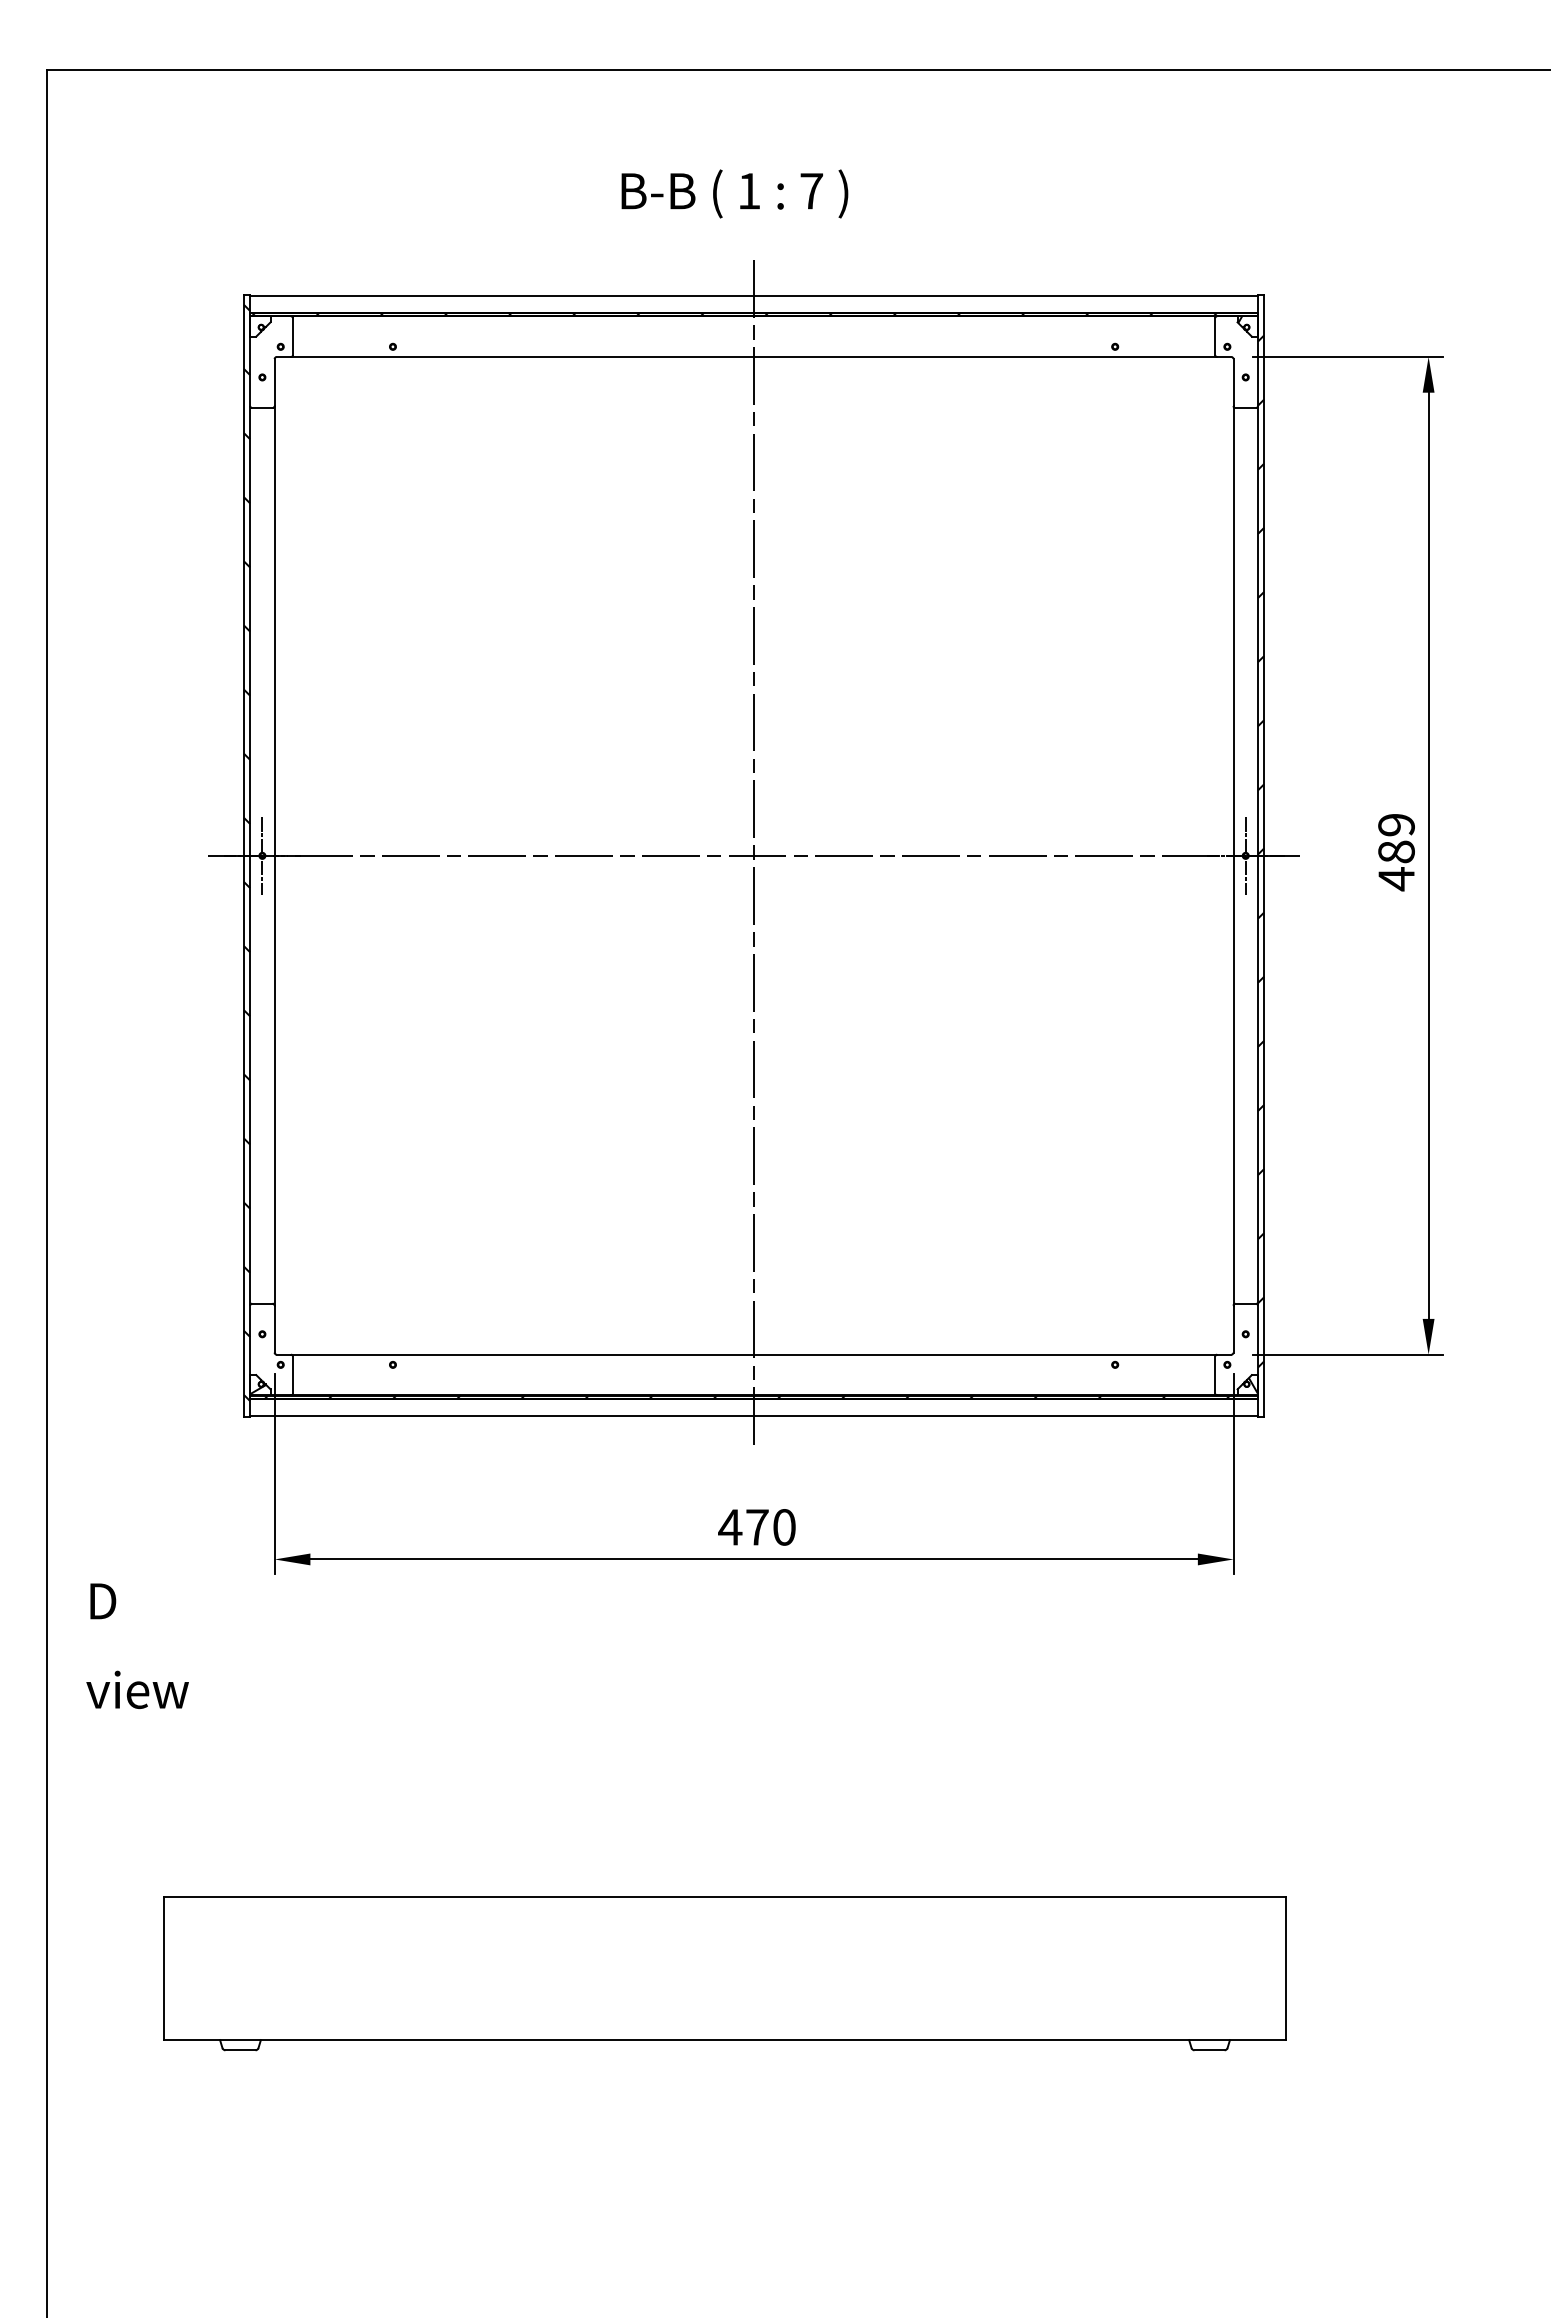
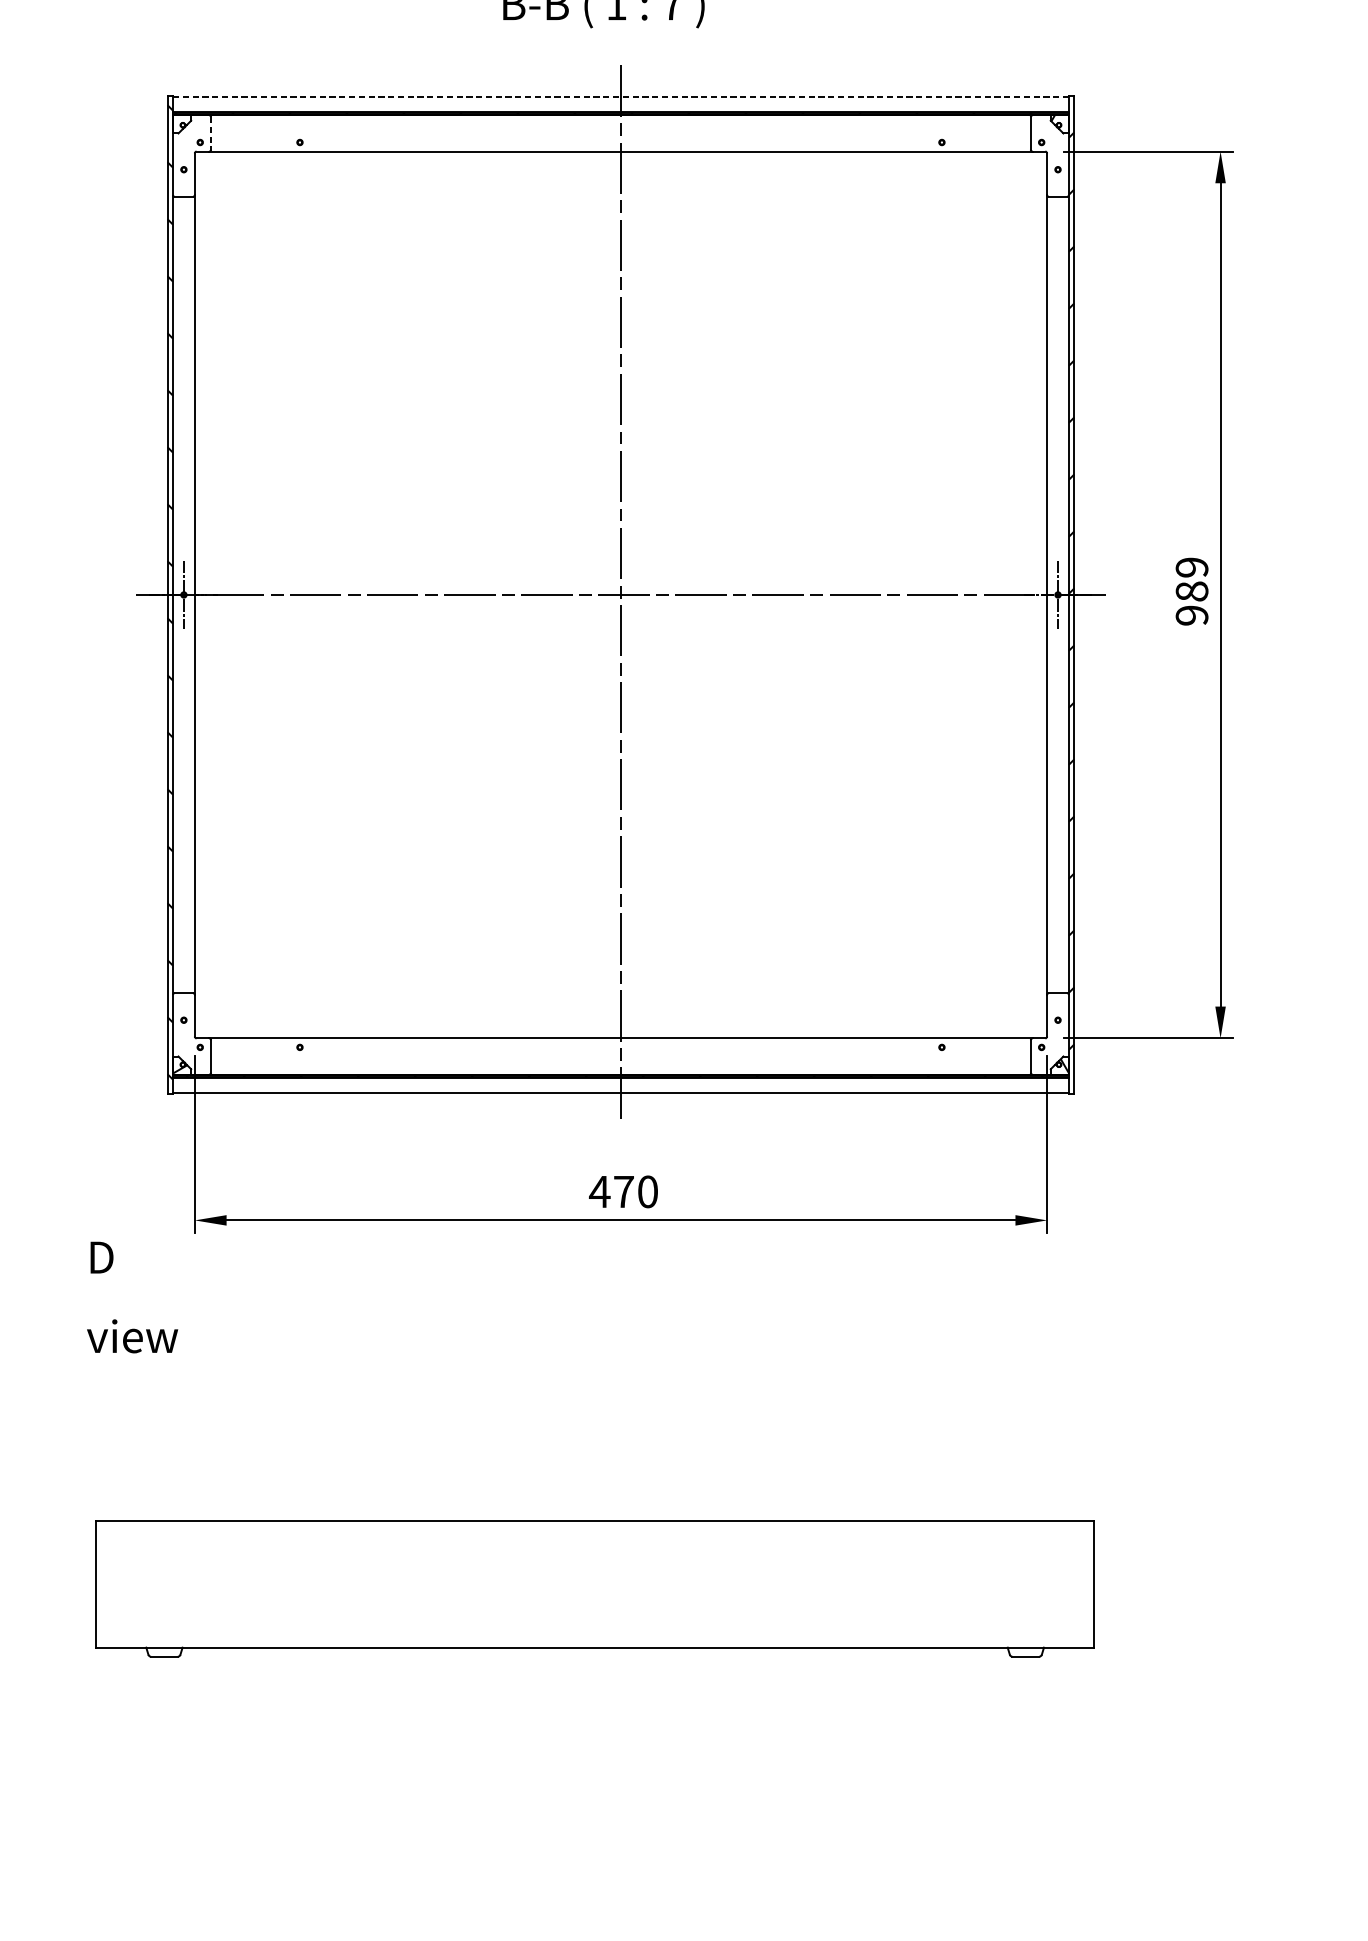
line: (754, 295) -> (621, 96), solid -> dashed
line: (293, 337) -> (211, 134), solid -> dashed
text: (1396, 879) -> (1192, 615), 489 -> 989
text: (137, 1645) -> (132, 1296), moved

